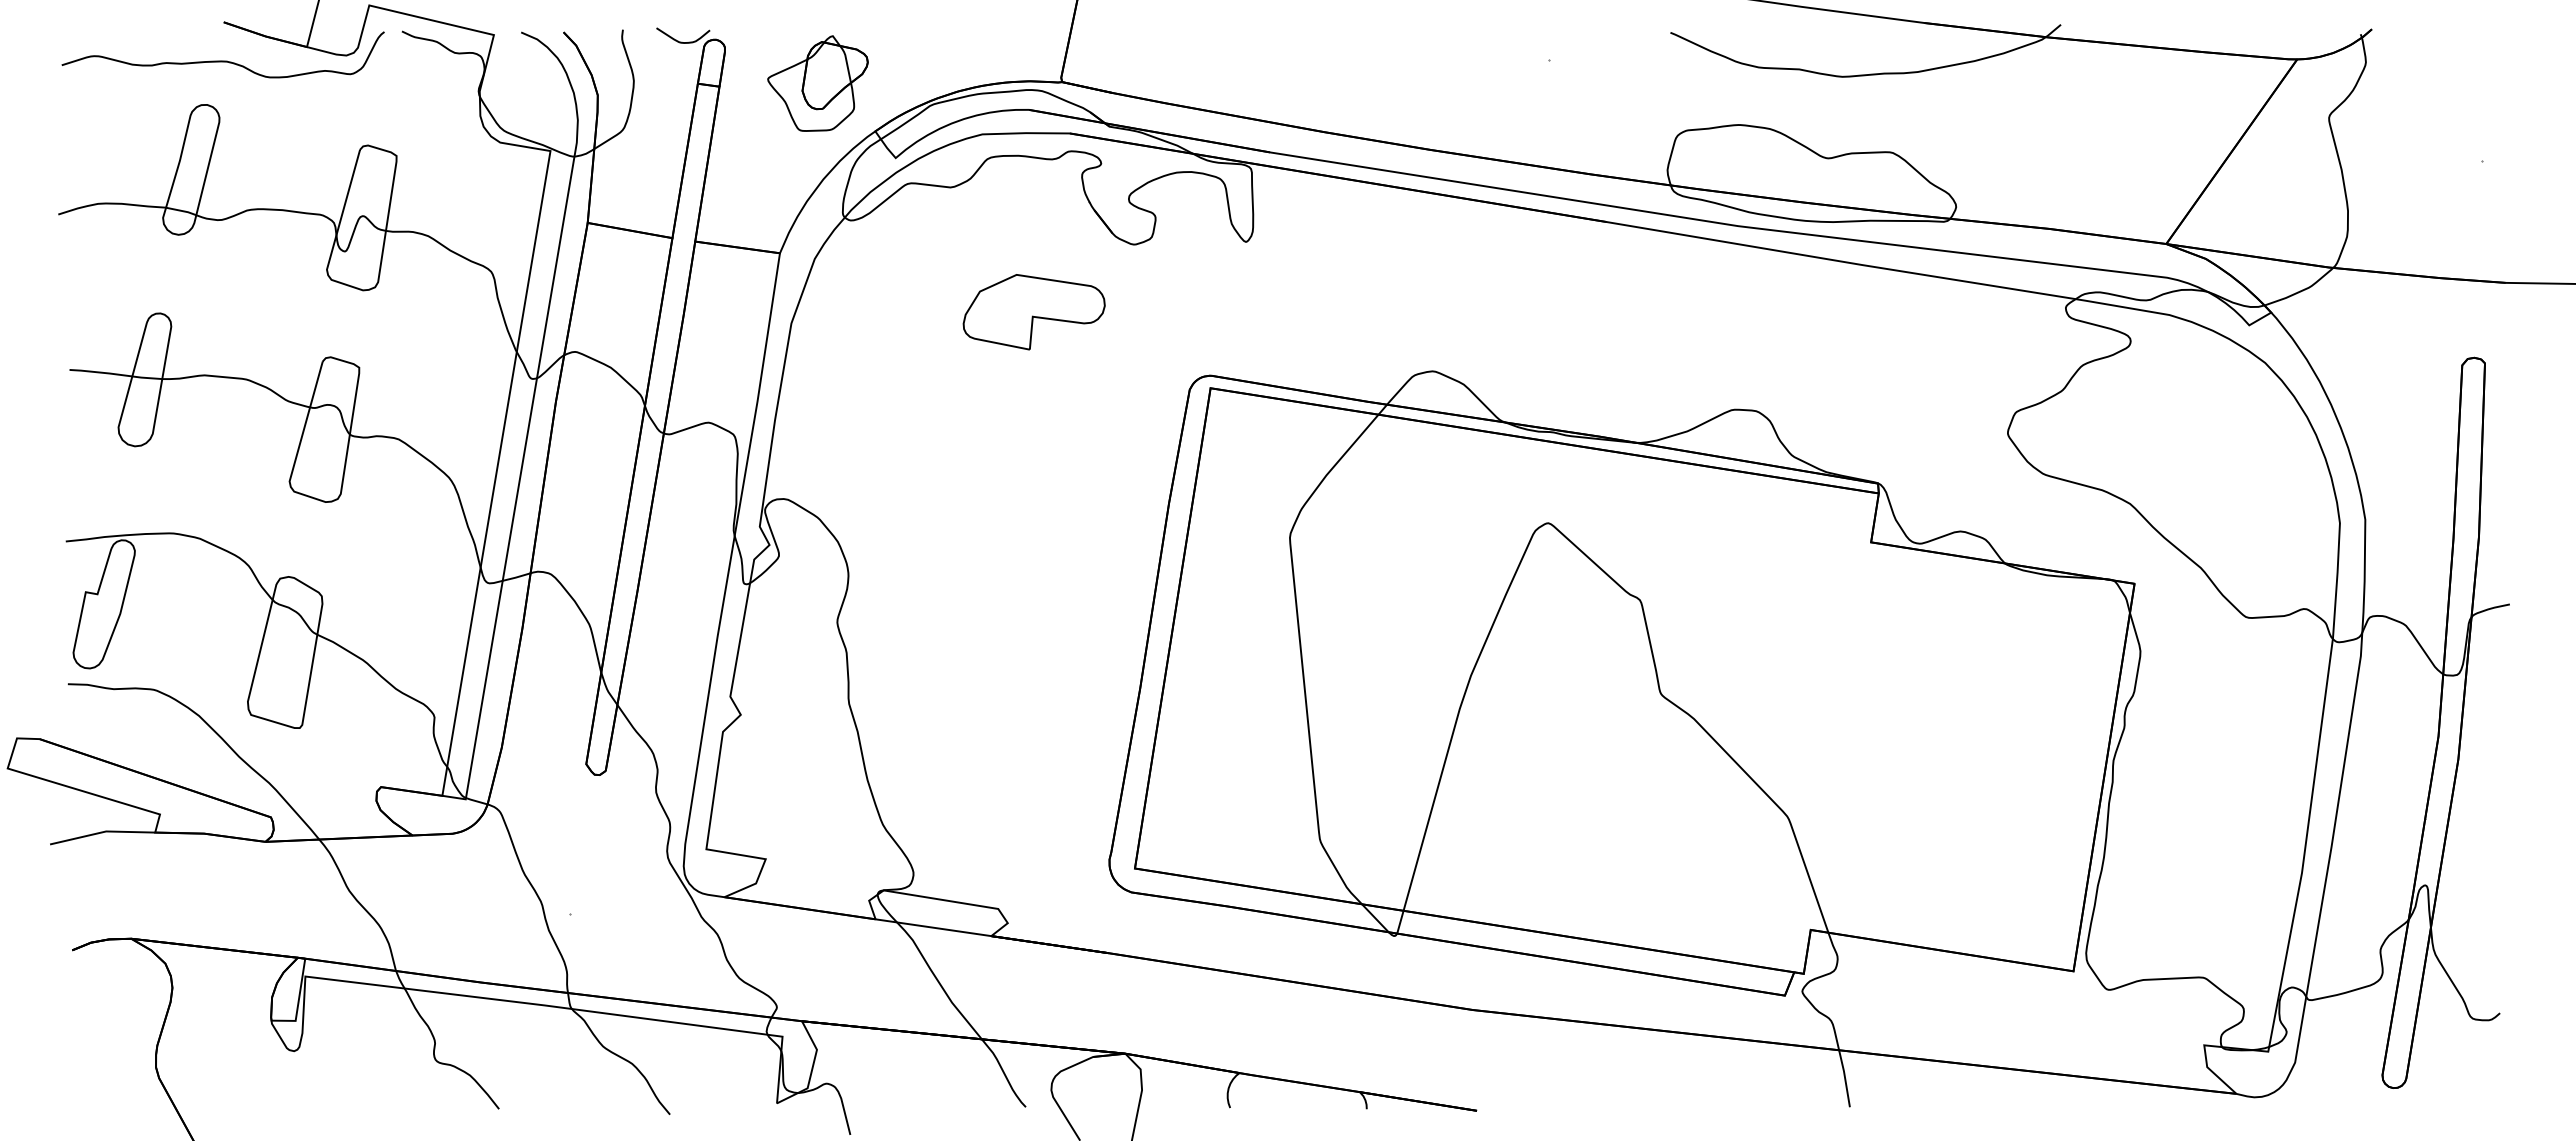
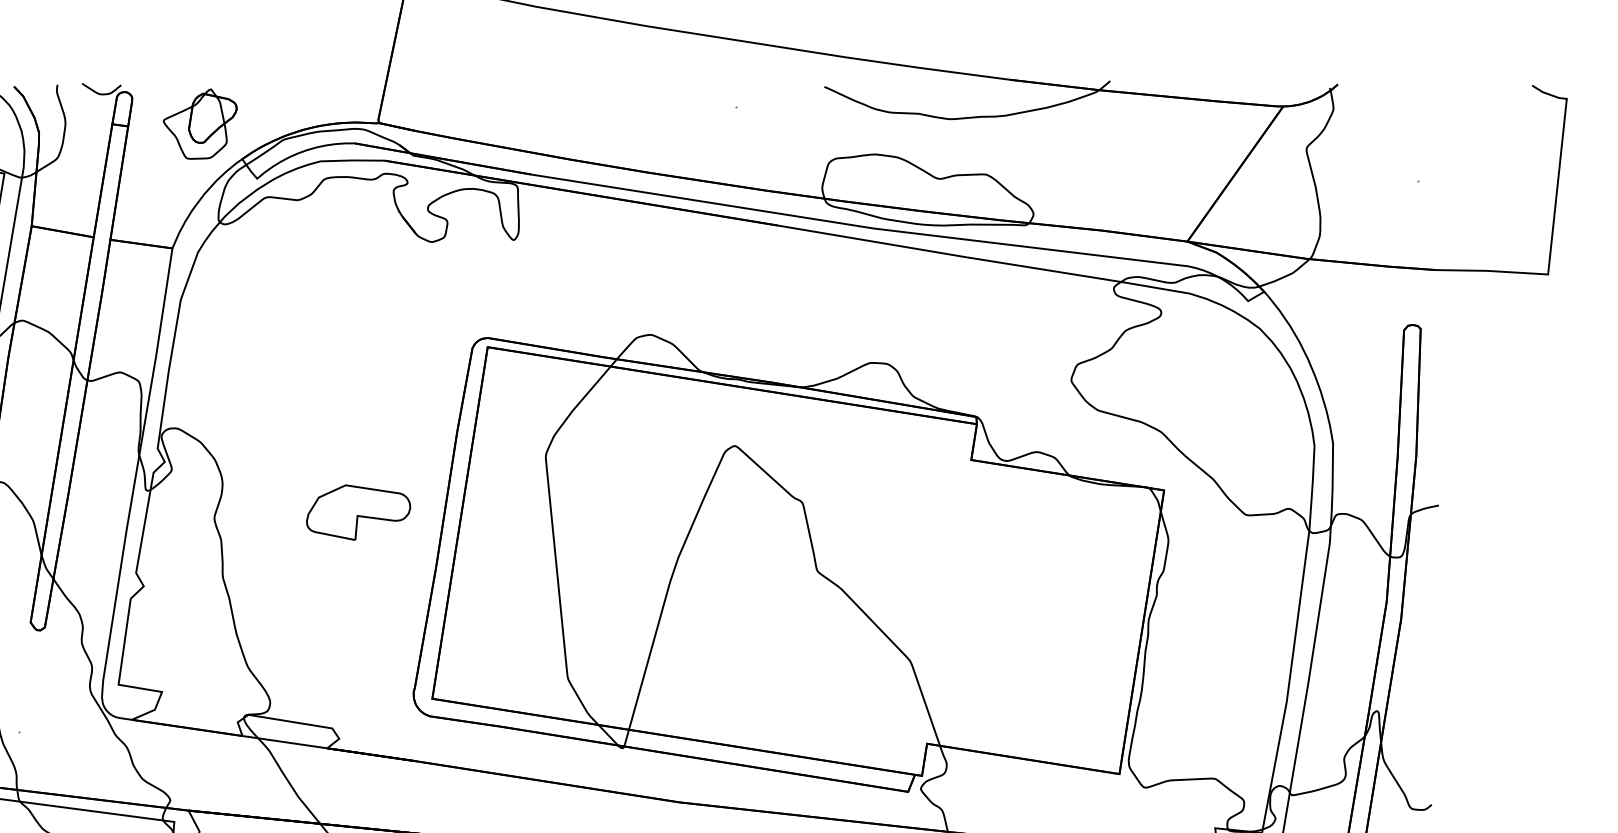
part: (1033, 312) -> (358, 512), moved

